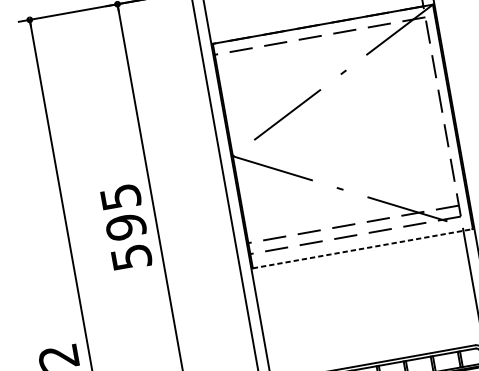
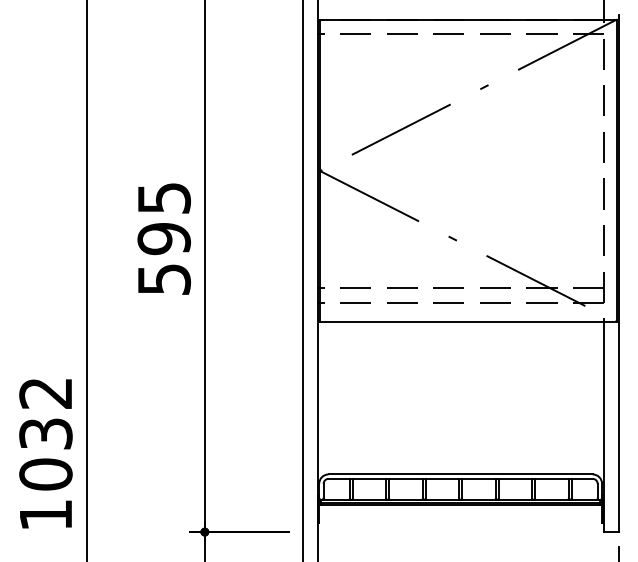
line: (363, 248) -> (469, 322), dashed -> solid

